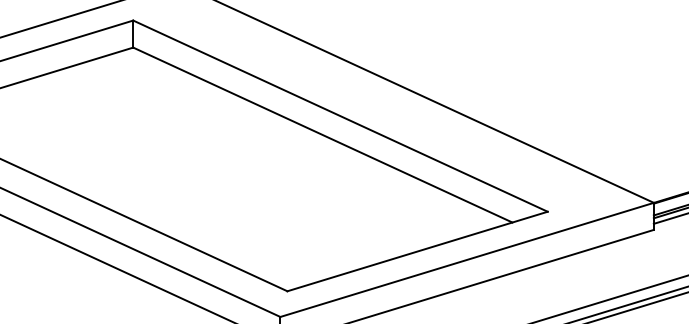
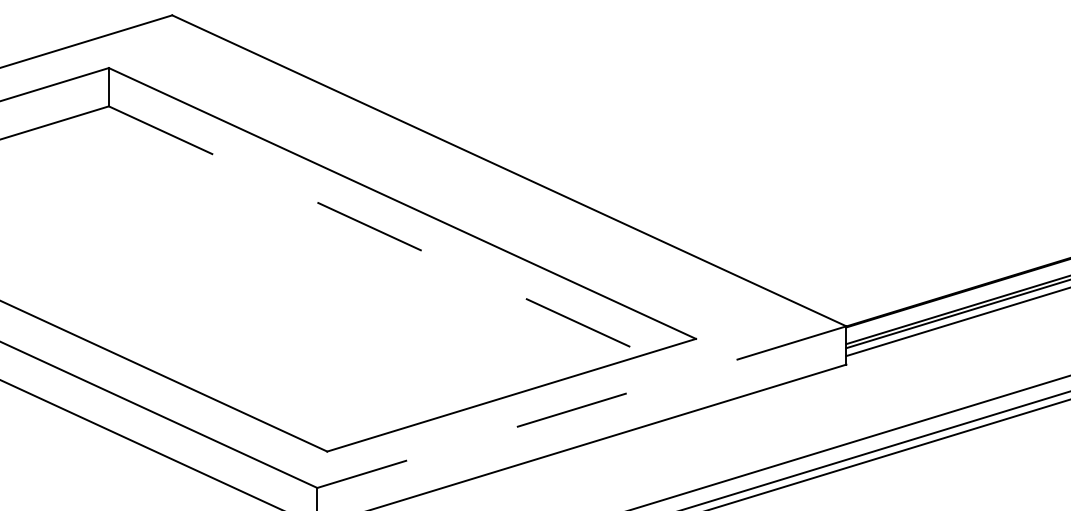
line: (322, 135) -> (377, 230), solid -> dashed
line: (466, 260) -> (581, 407), solid -> dashed

